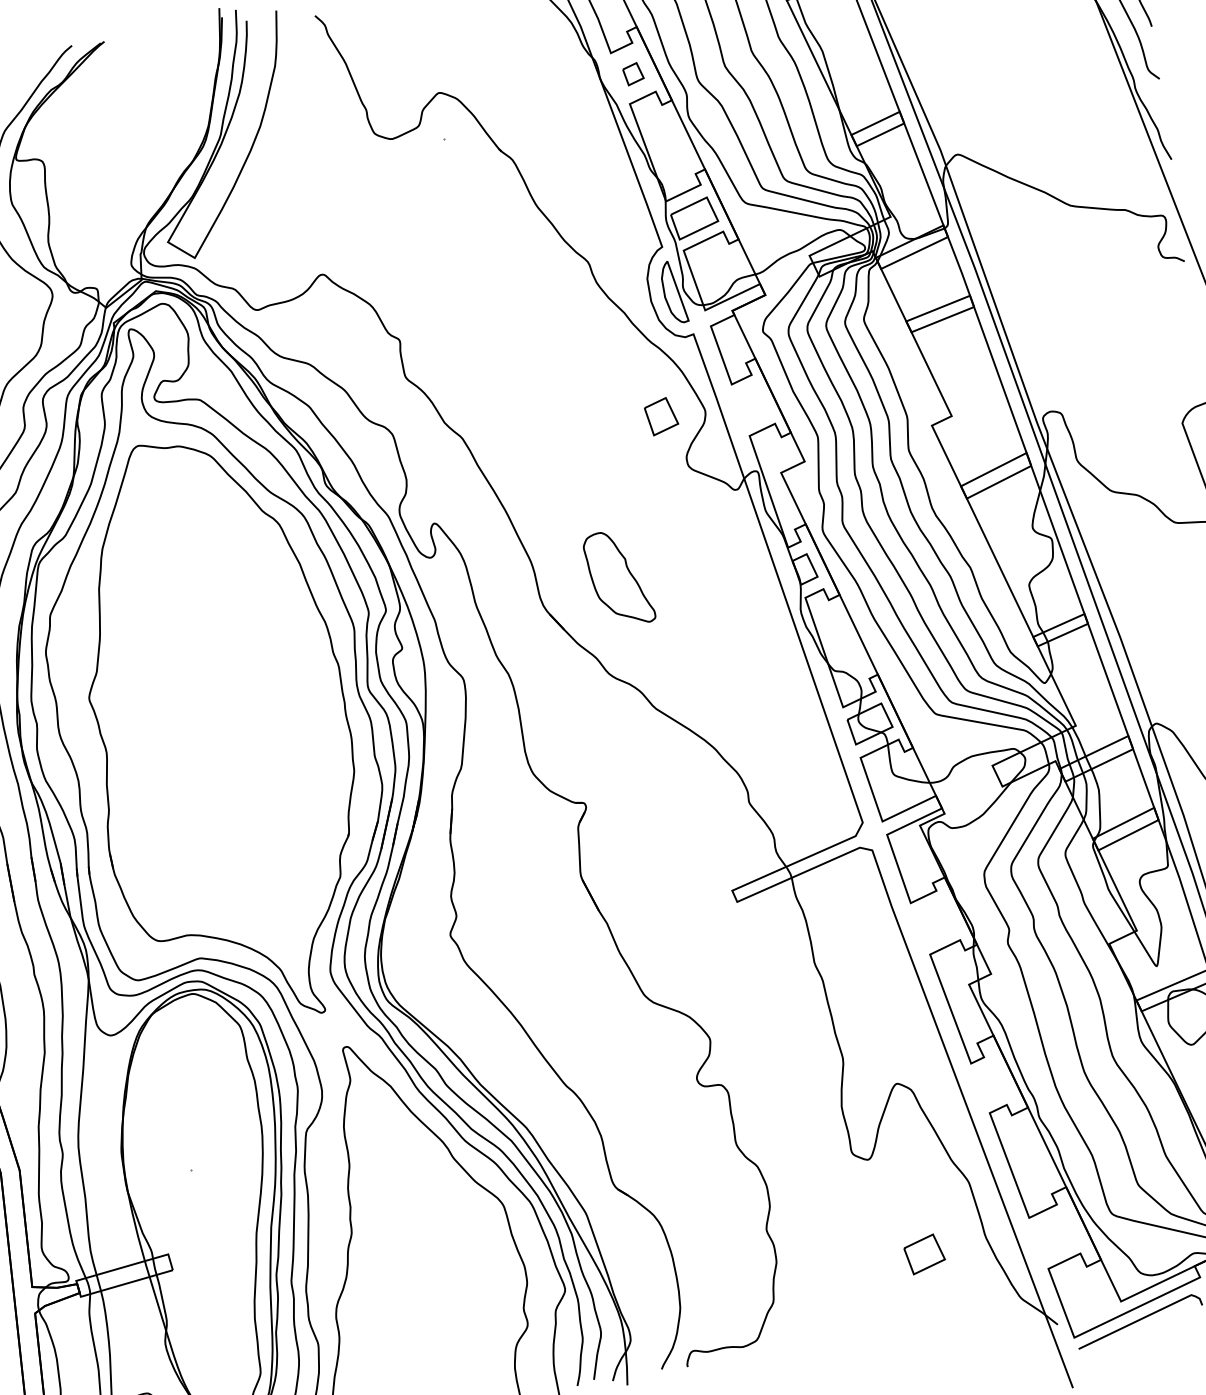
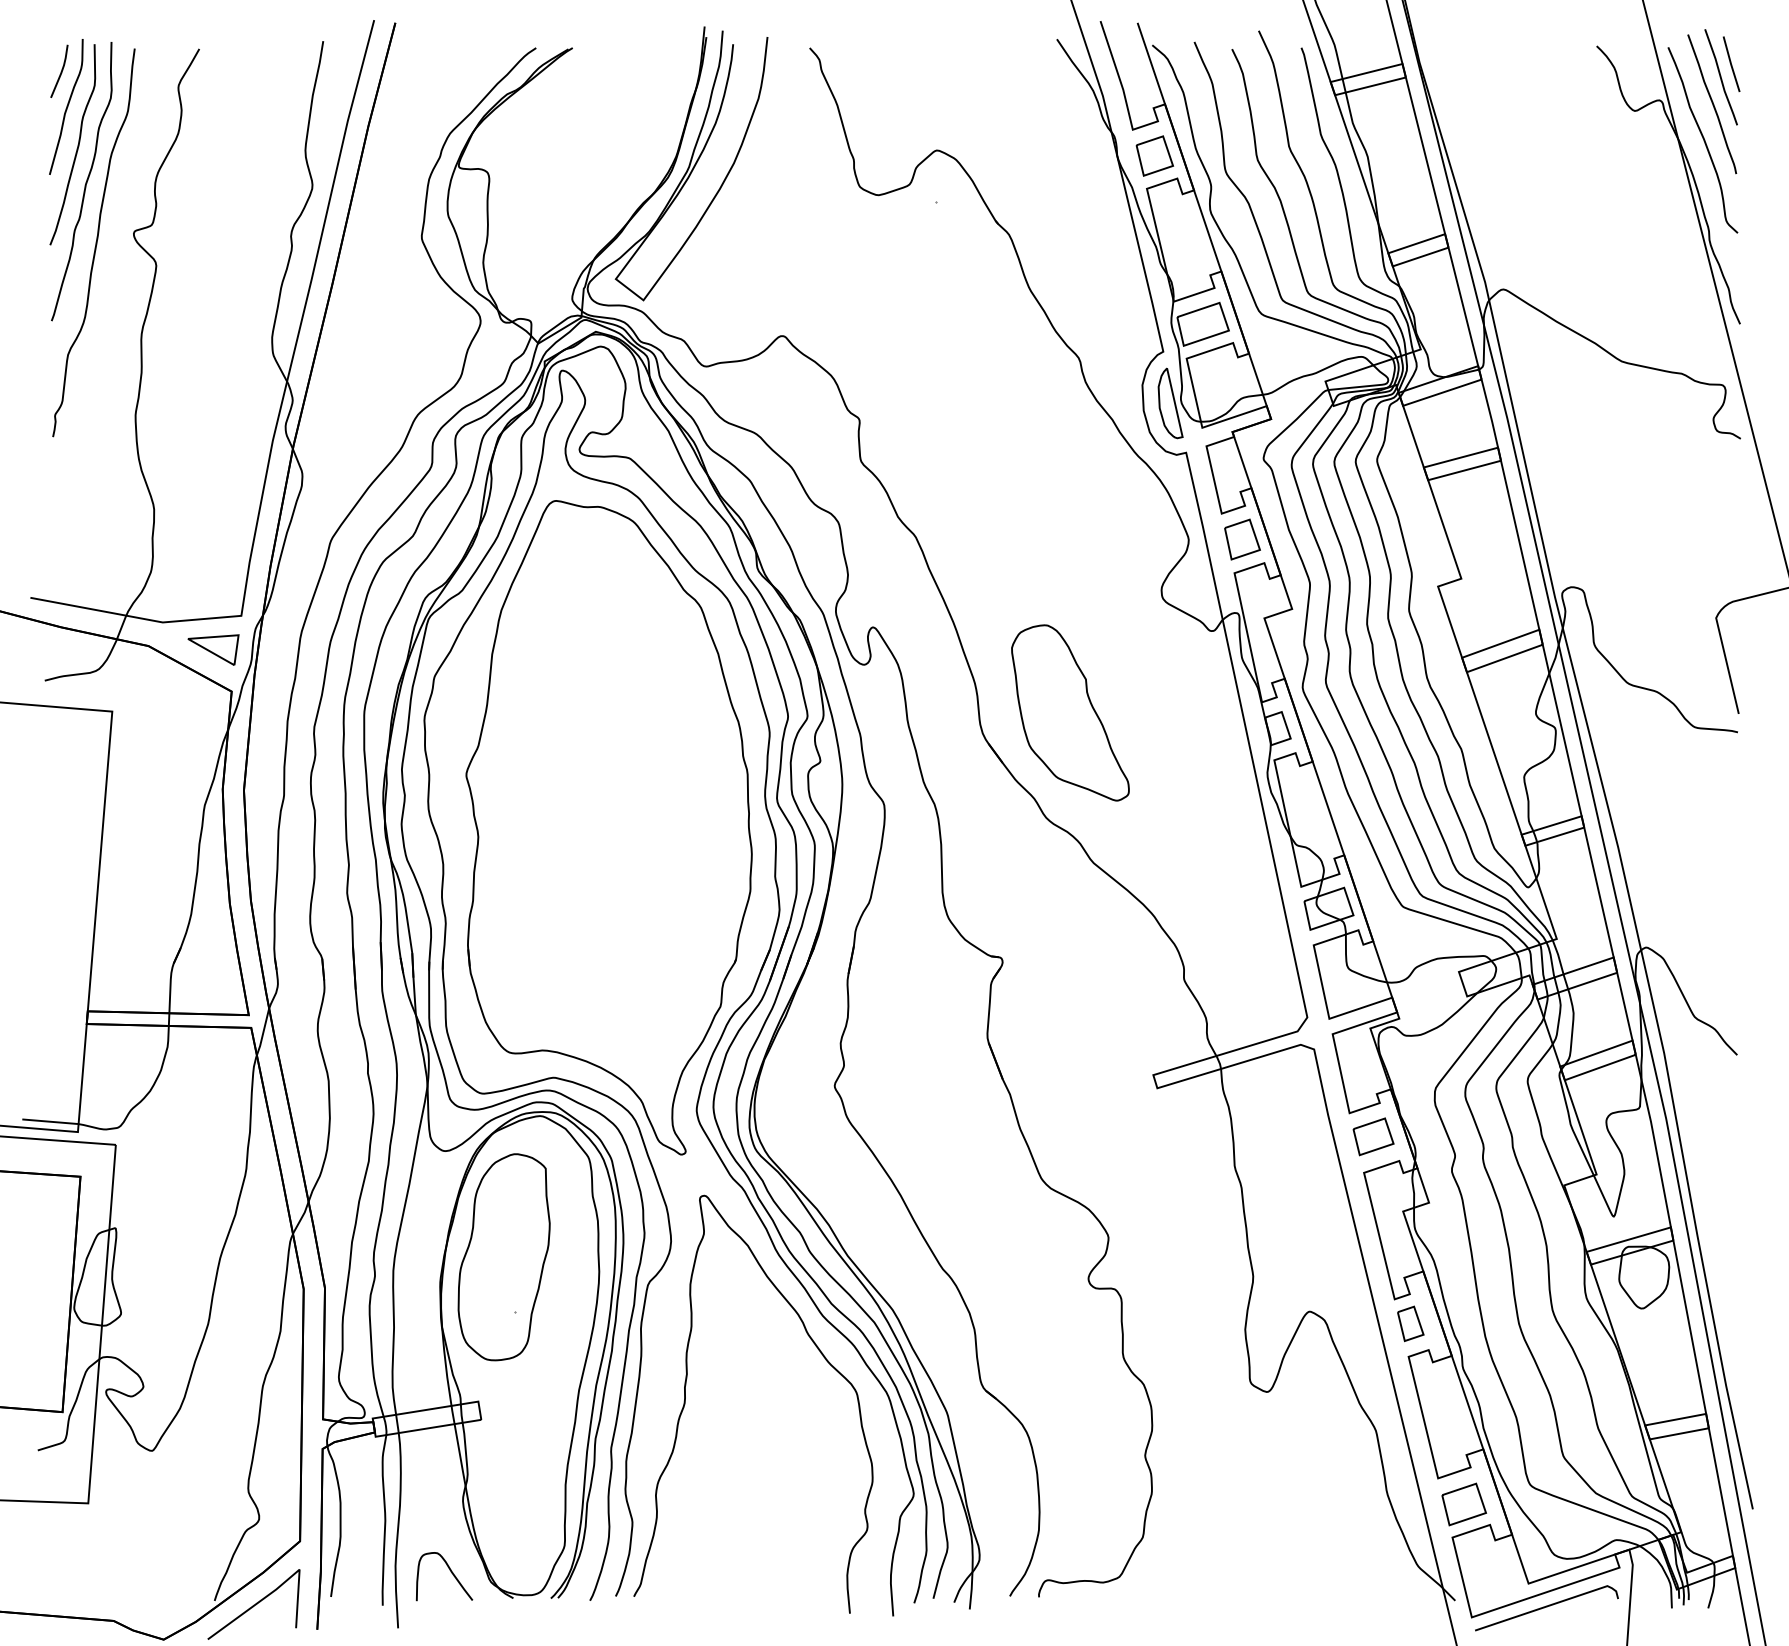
part: (632, 73) -> (1154, 155), size x1.67
part: (661, 416) -> (1242, 539), moved
part: (619, 577) -> (1070, 712), size x1.67
part: (934, 921) -> (1373, 1136), added
part: (987, 1083) -> (1410, 1323), added
part: (174, 1123) -> (503, 1257), added
part: (924, 1254) -> (1463, 1504), moved

